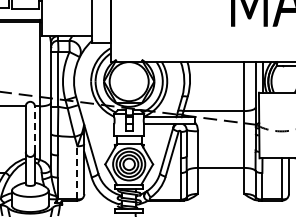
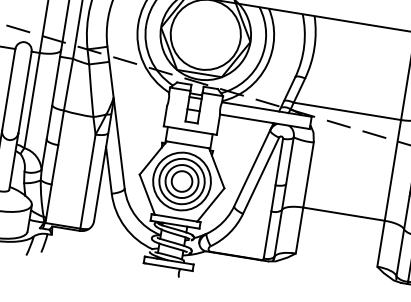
line: (34, 129) -> (24, 92), dashed -> solid
line: (77, 172) -> (88, 181), dashed -> solid

